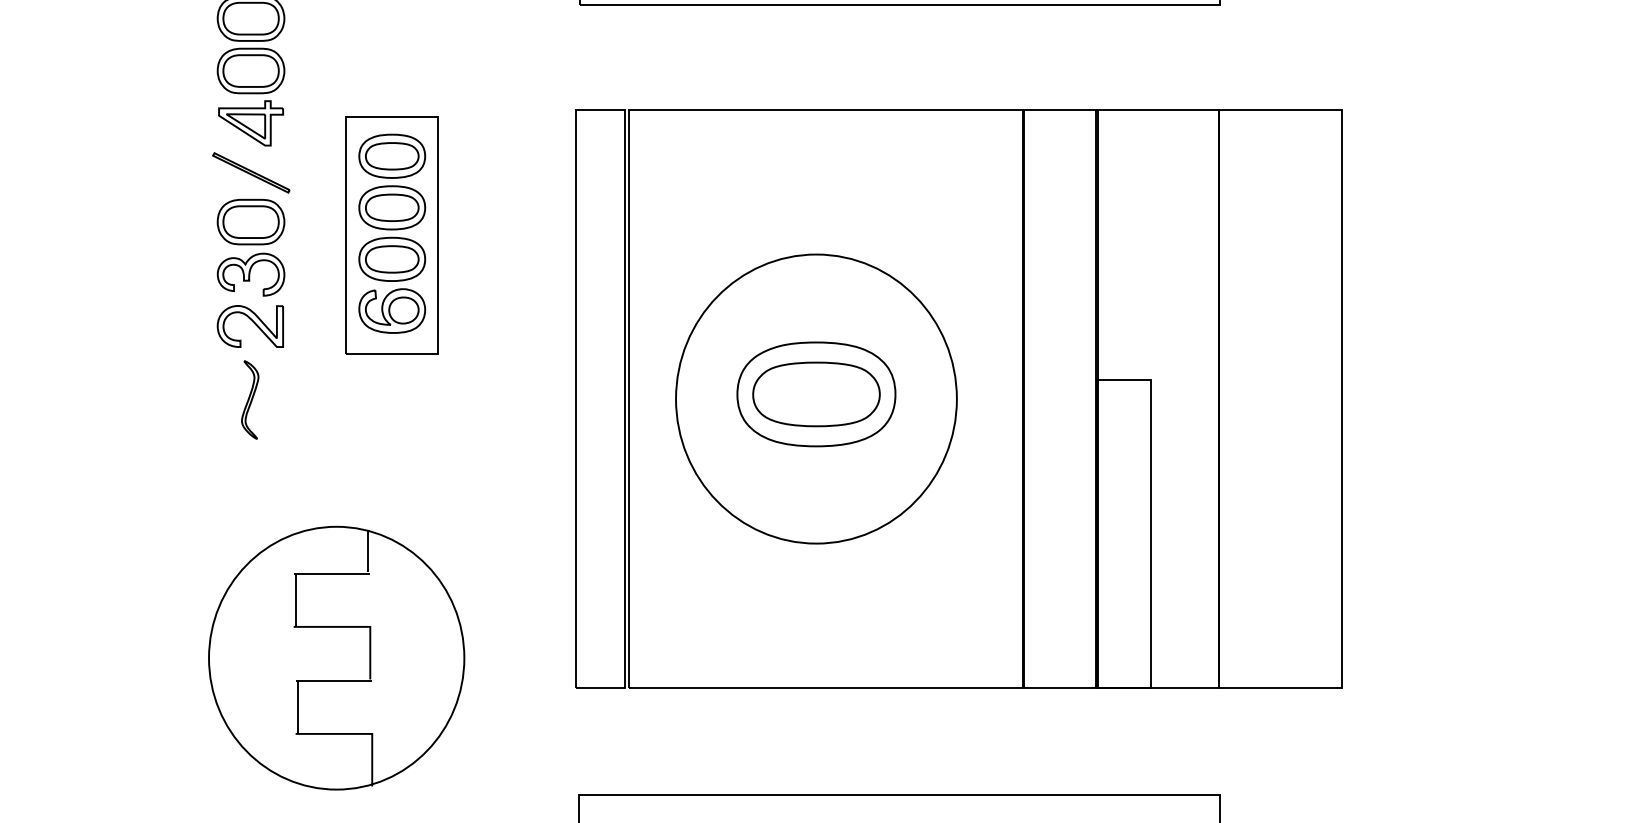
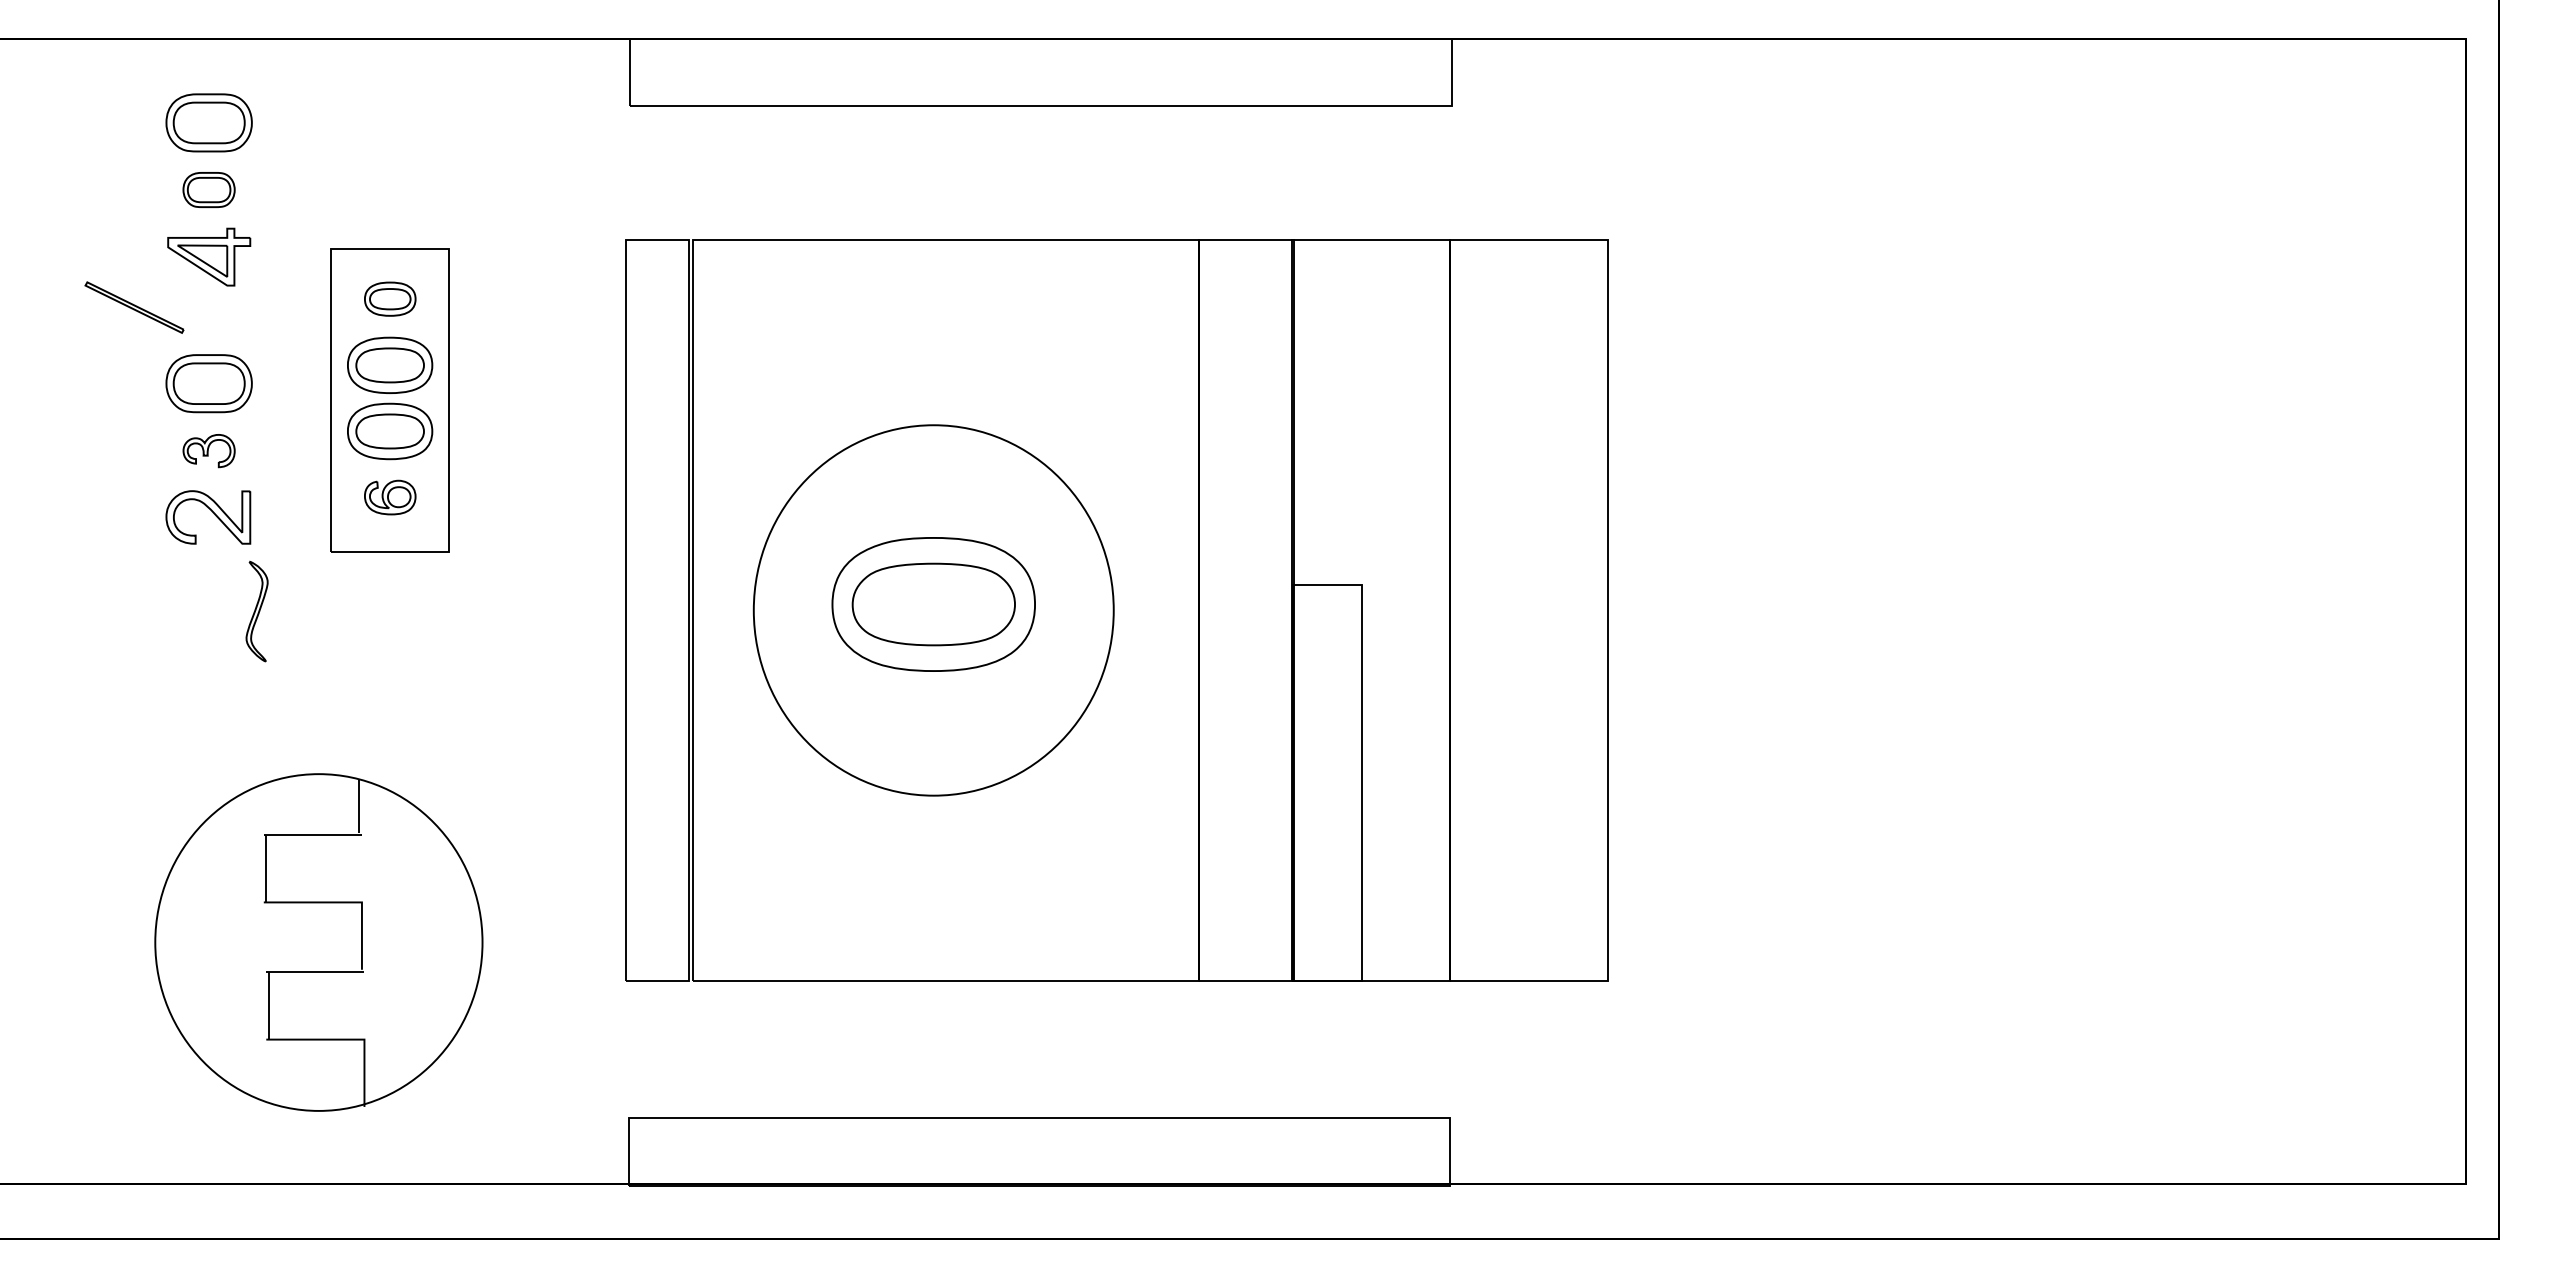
part: (250, 70) -> (208, 189), size x0.6
part: (392, 155) -> (390, 298), size x0.6
part: (251, 172) -> (134, 307), moved
part: (250, 274) -> (208, 450), size x0.6
part: (392, 310) -> (390, 497), size x0.6
part: (249, 399) -> (256, 611), moved

